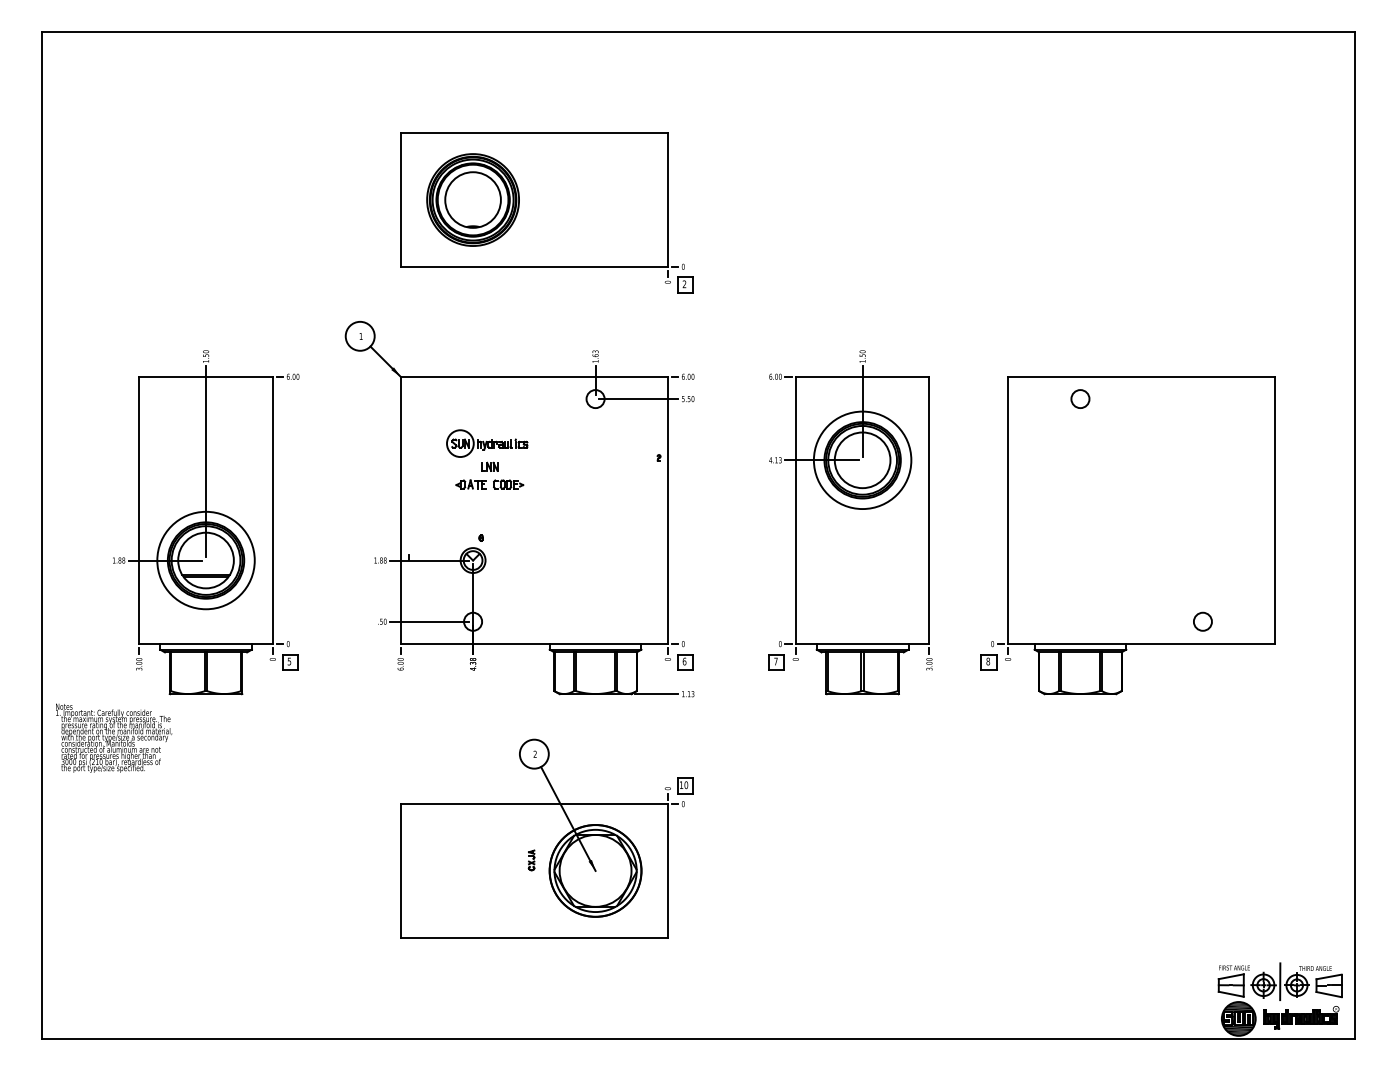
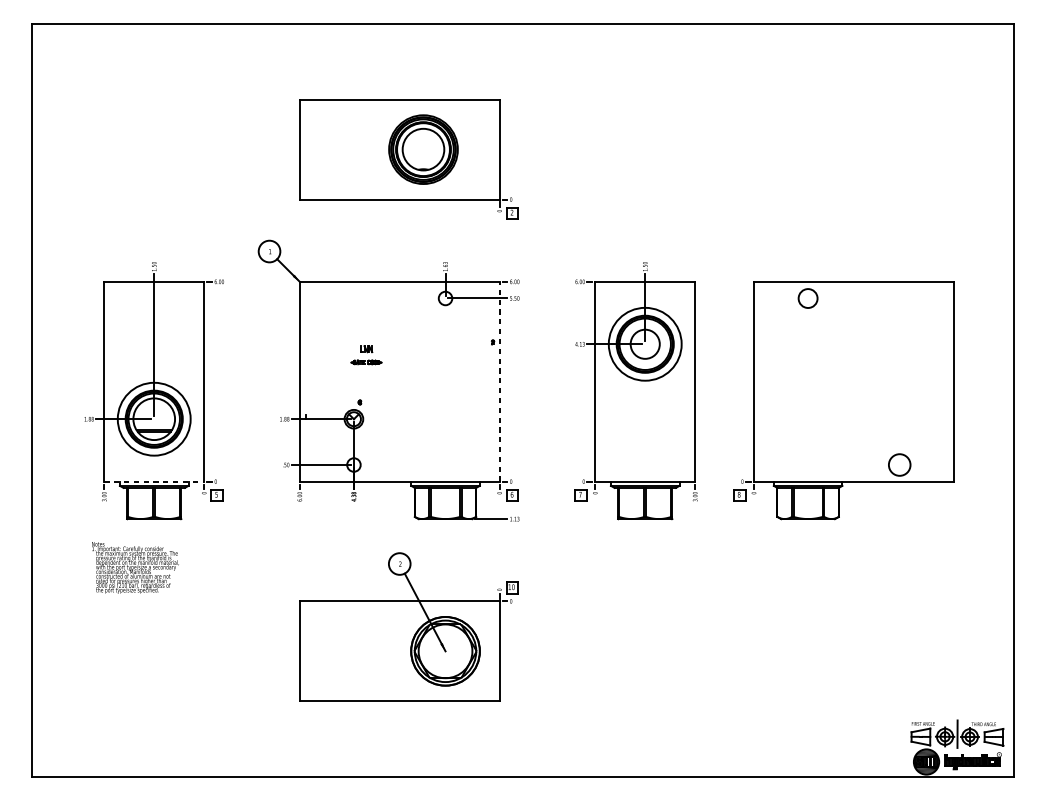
part: (472, 199) -> (423, 149), moved
circle: (1080, 398) -> (808, 298), size x1.4
part: (487, 443) -> (364, 331), removed
circle: (862, 460) -> (645, 344), size x0.7
part: (489, 484) -> (366, 362), size x0.6
line: (667, 510) -> (499, 381), solid -> dashed
circle: (1202, 621) -> (899, 464), size x1.6
line: (206, 644) -> (154, 482), solid -> dashed
text: (114, 737) -> (135, 567), moved
part: (531, 860) -> (397, 643), removed

